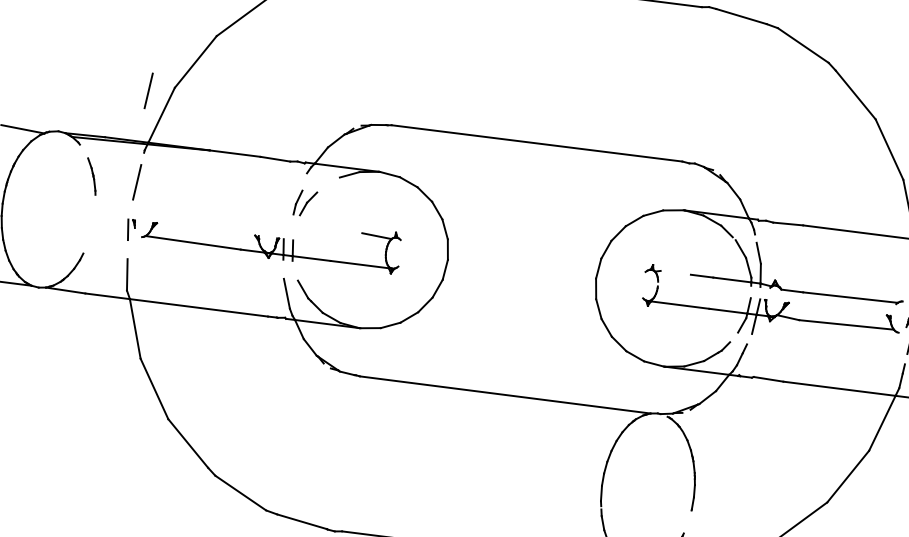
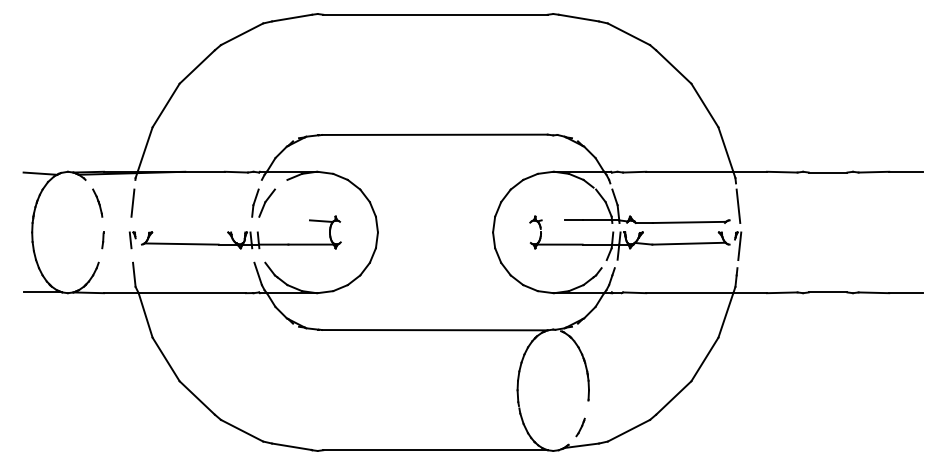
line: (148, 89) -> (132, 131), removed
part: (305, 202) -> (263, 202), size x1.43
line: (91, 225) -> (102, 240), added

